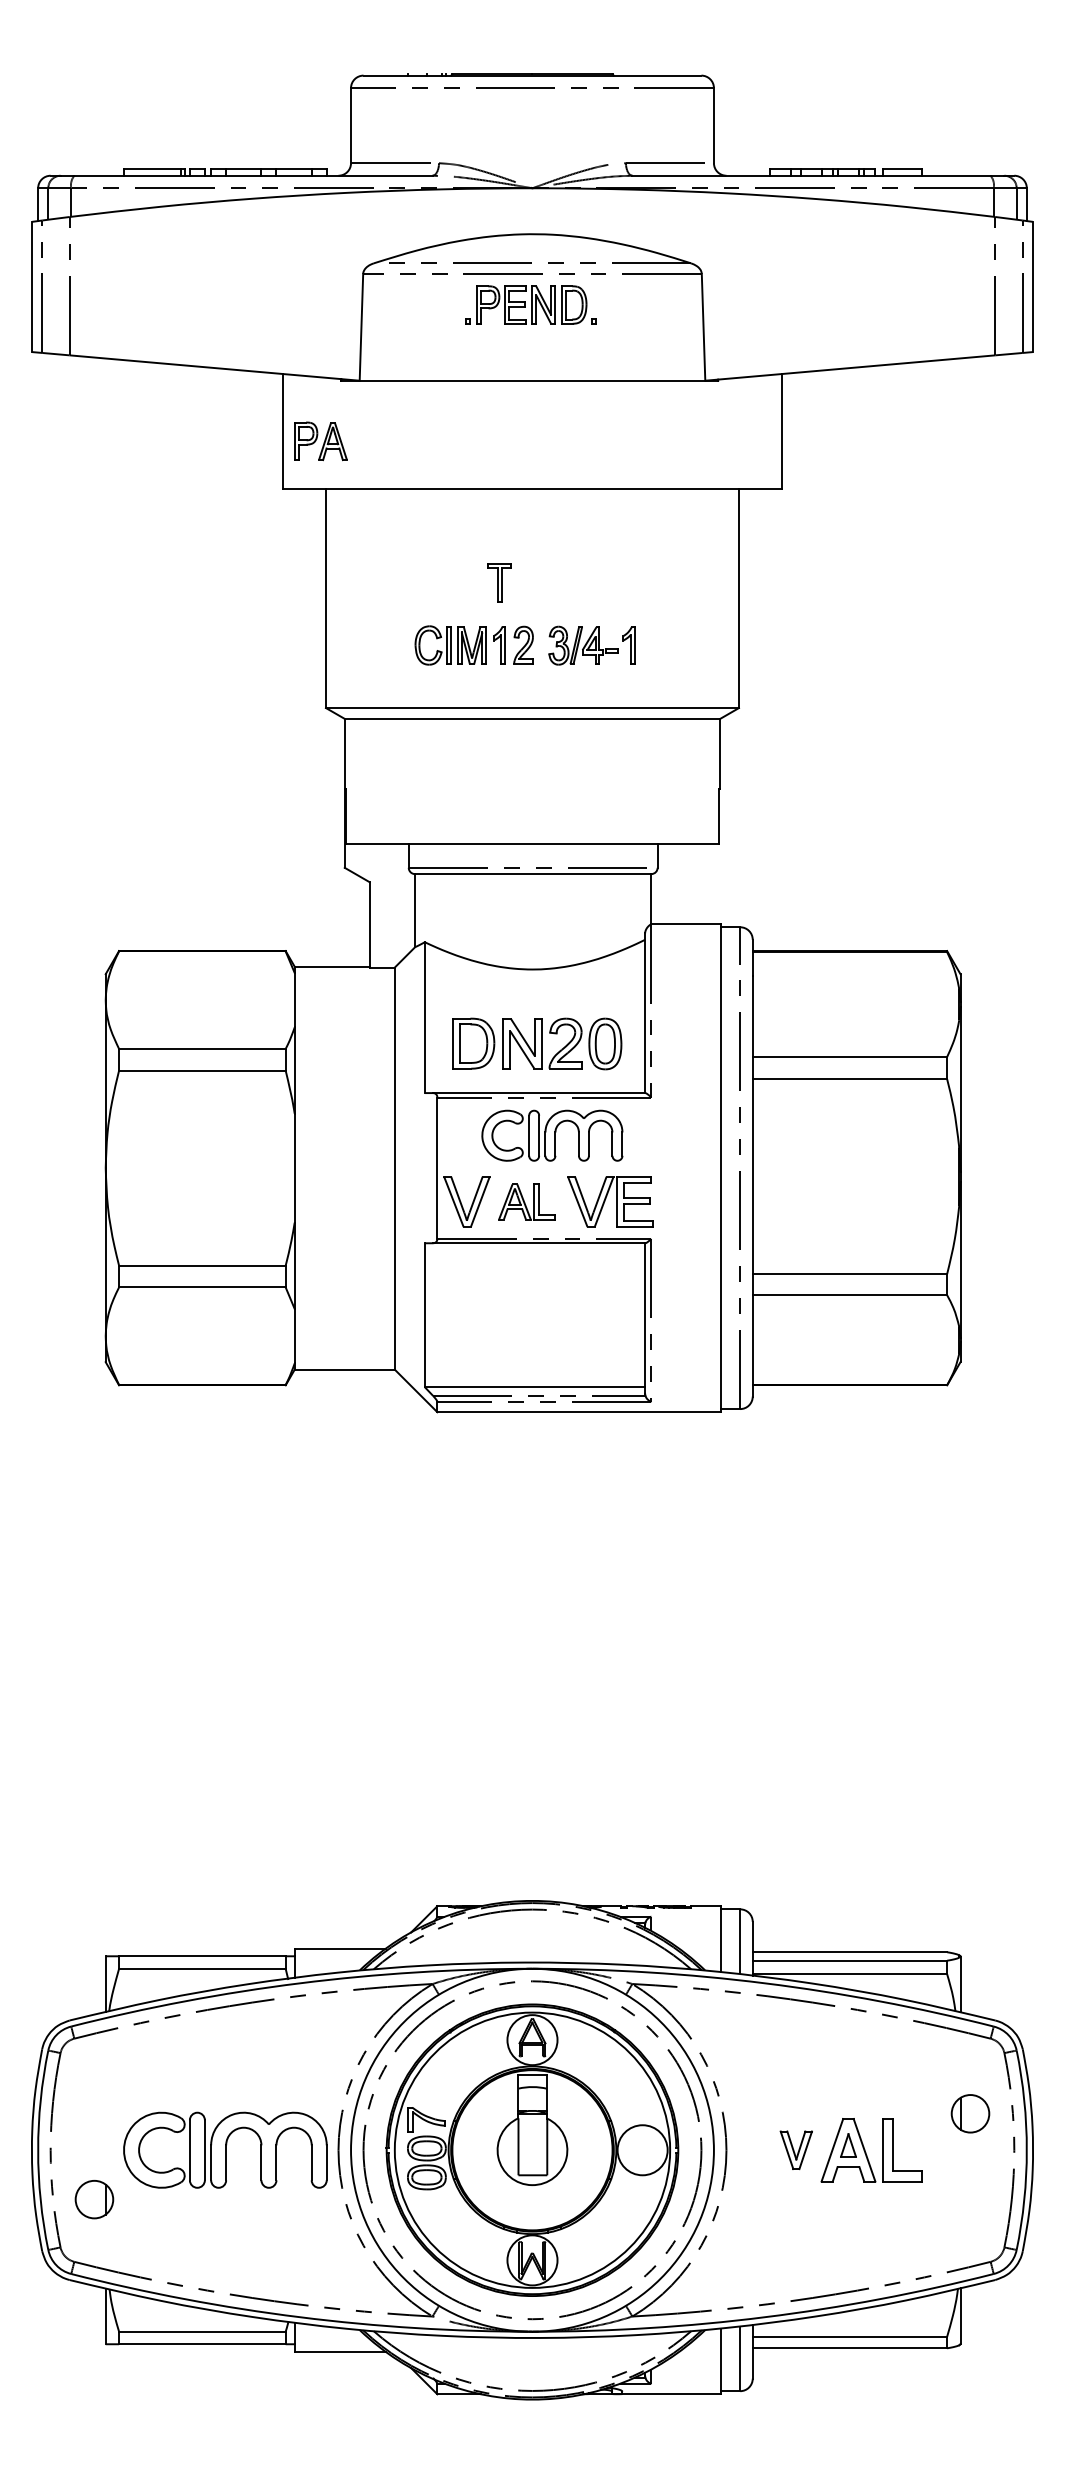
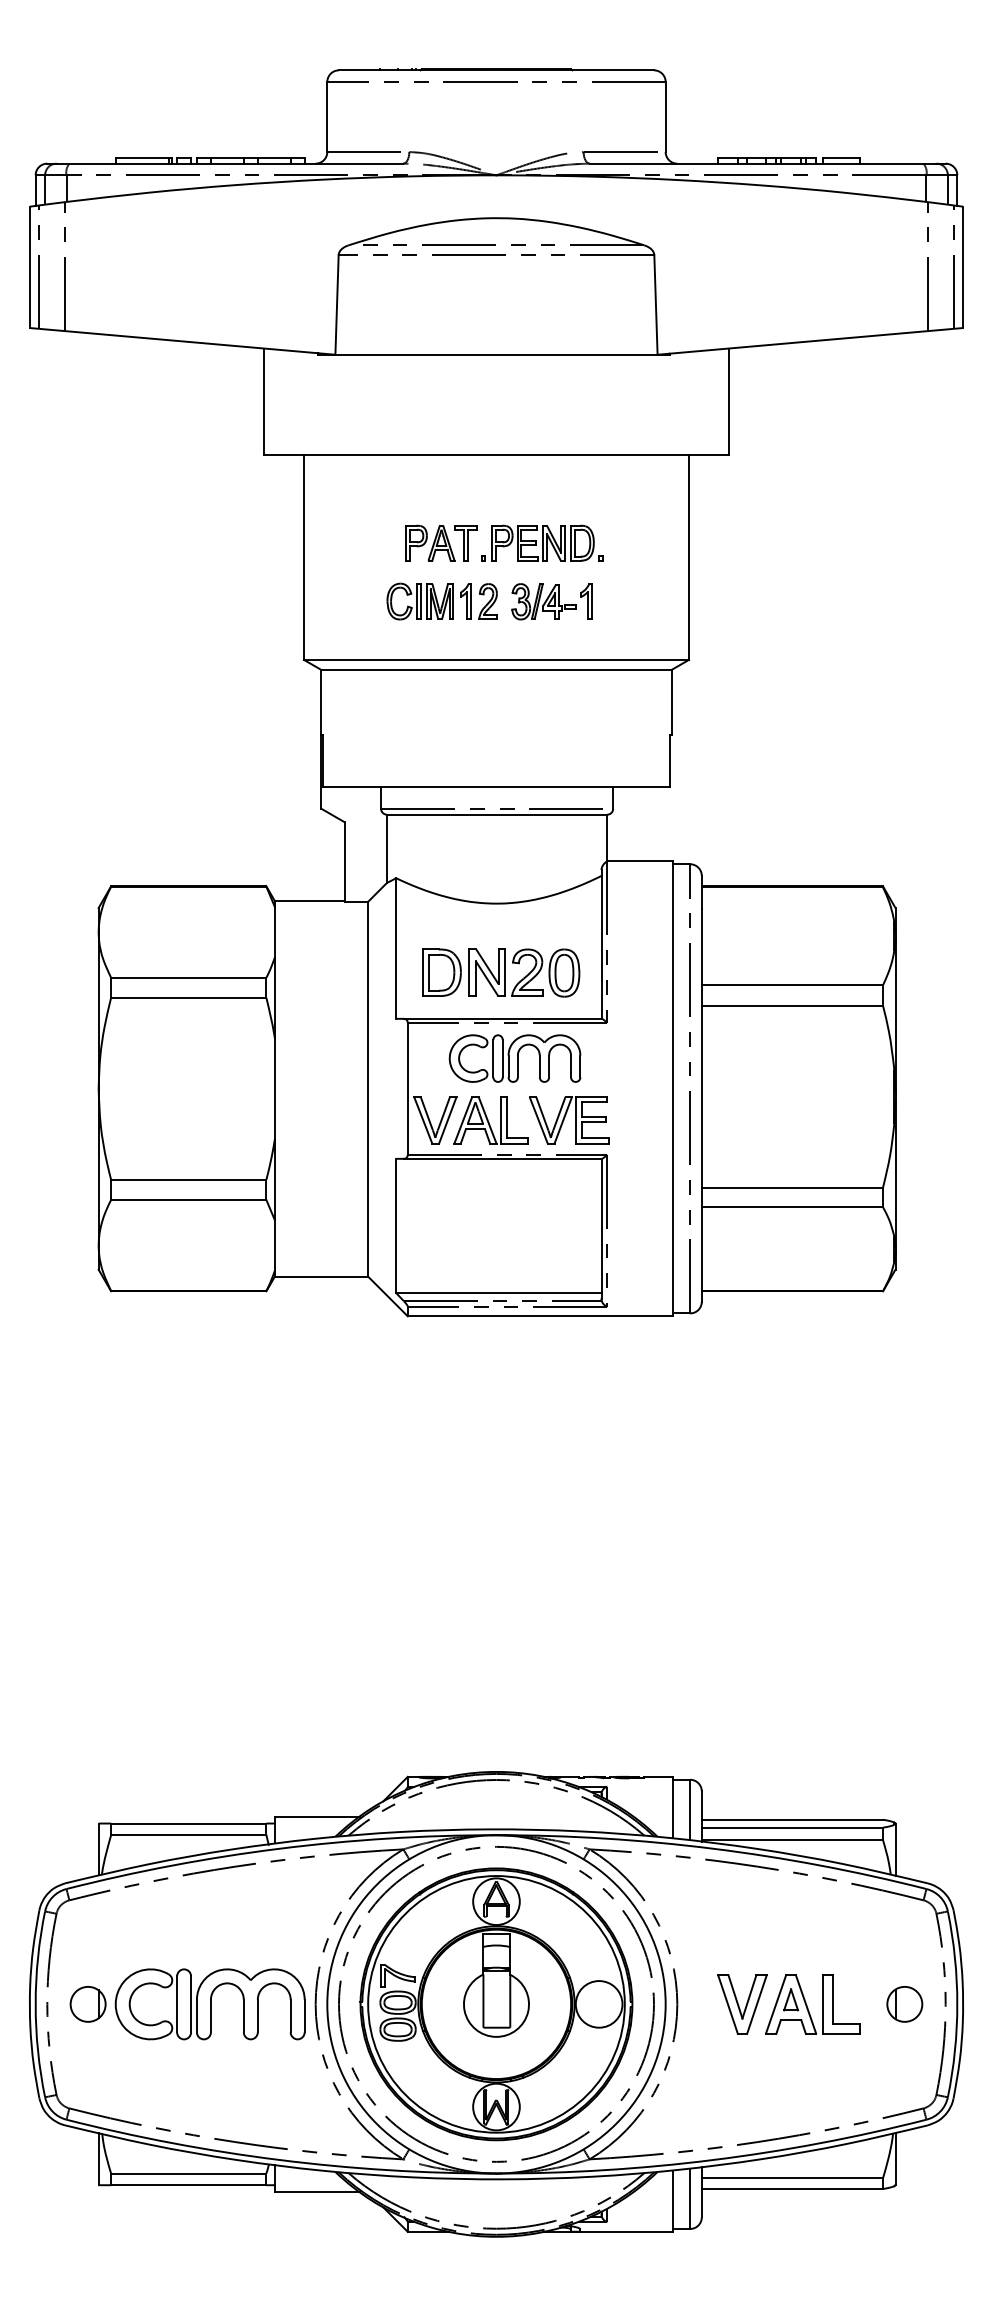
part: (531, 304) -> (542, 542), moved
part: (321, 440) -> (430, 542), moved
part: (526, 1202) -> (490, 1120), size x1.43
part: (970, 2113) -> (904, 2004), moved
part: (796, 2150) -> (742, 2004), size x1.67
part: (93, 2199) -> (87, 2004), moved

